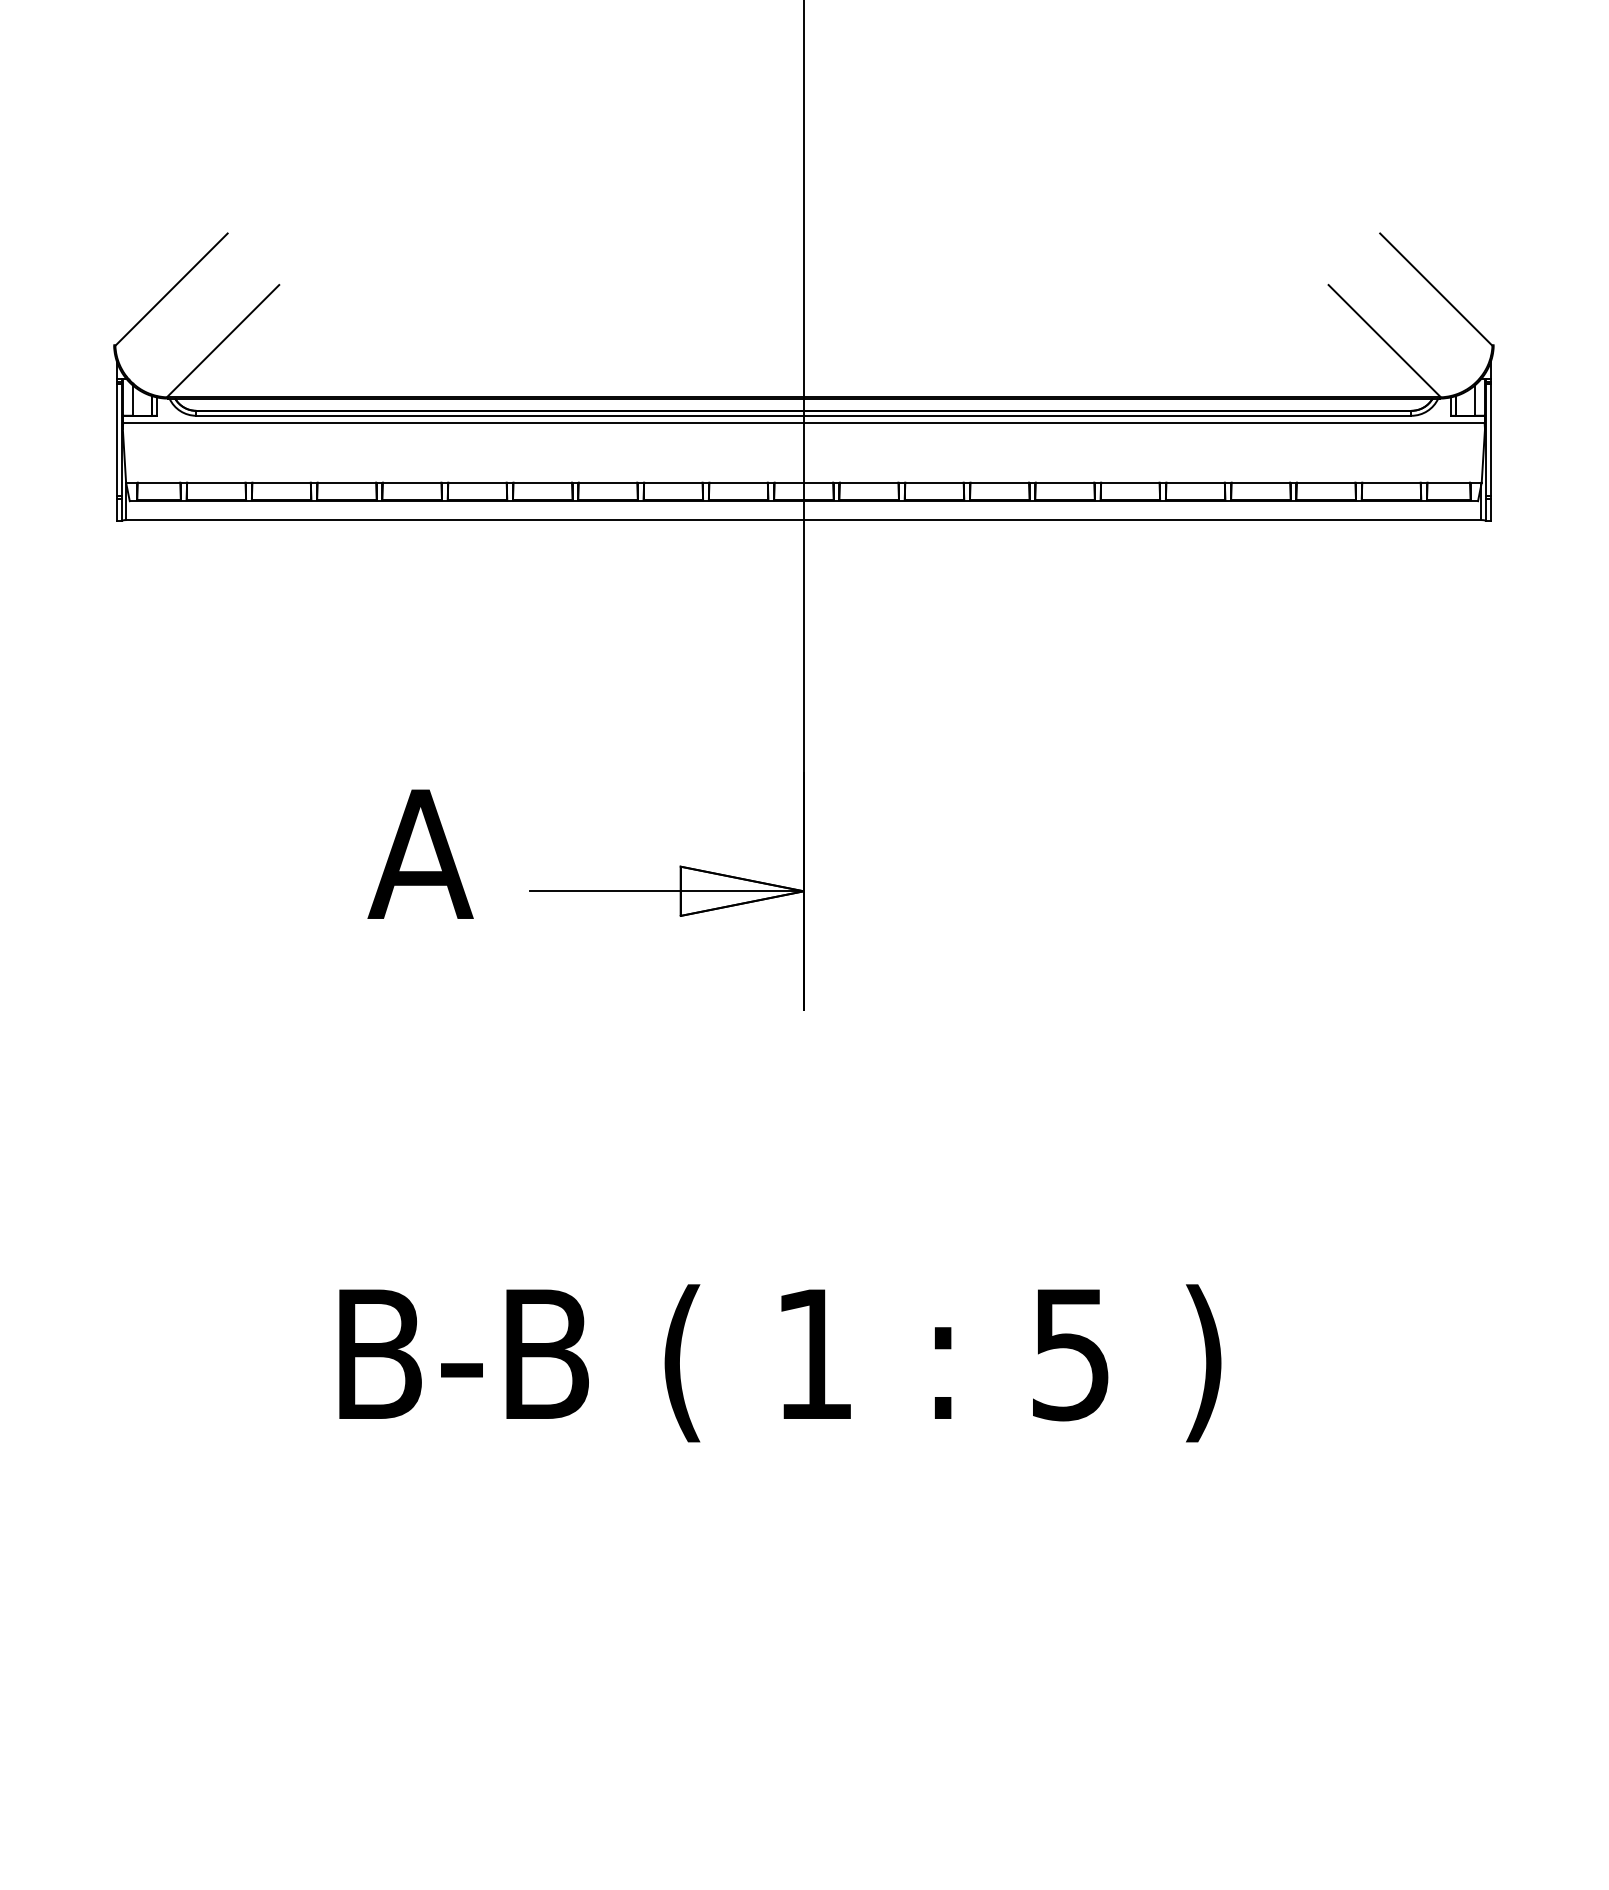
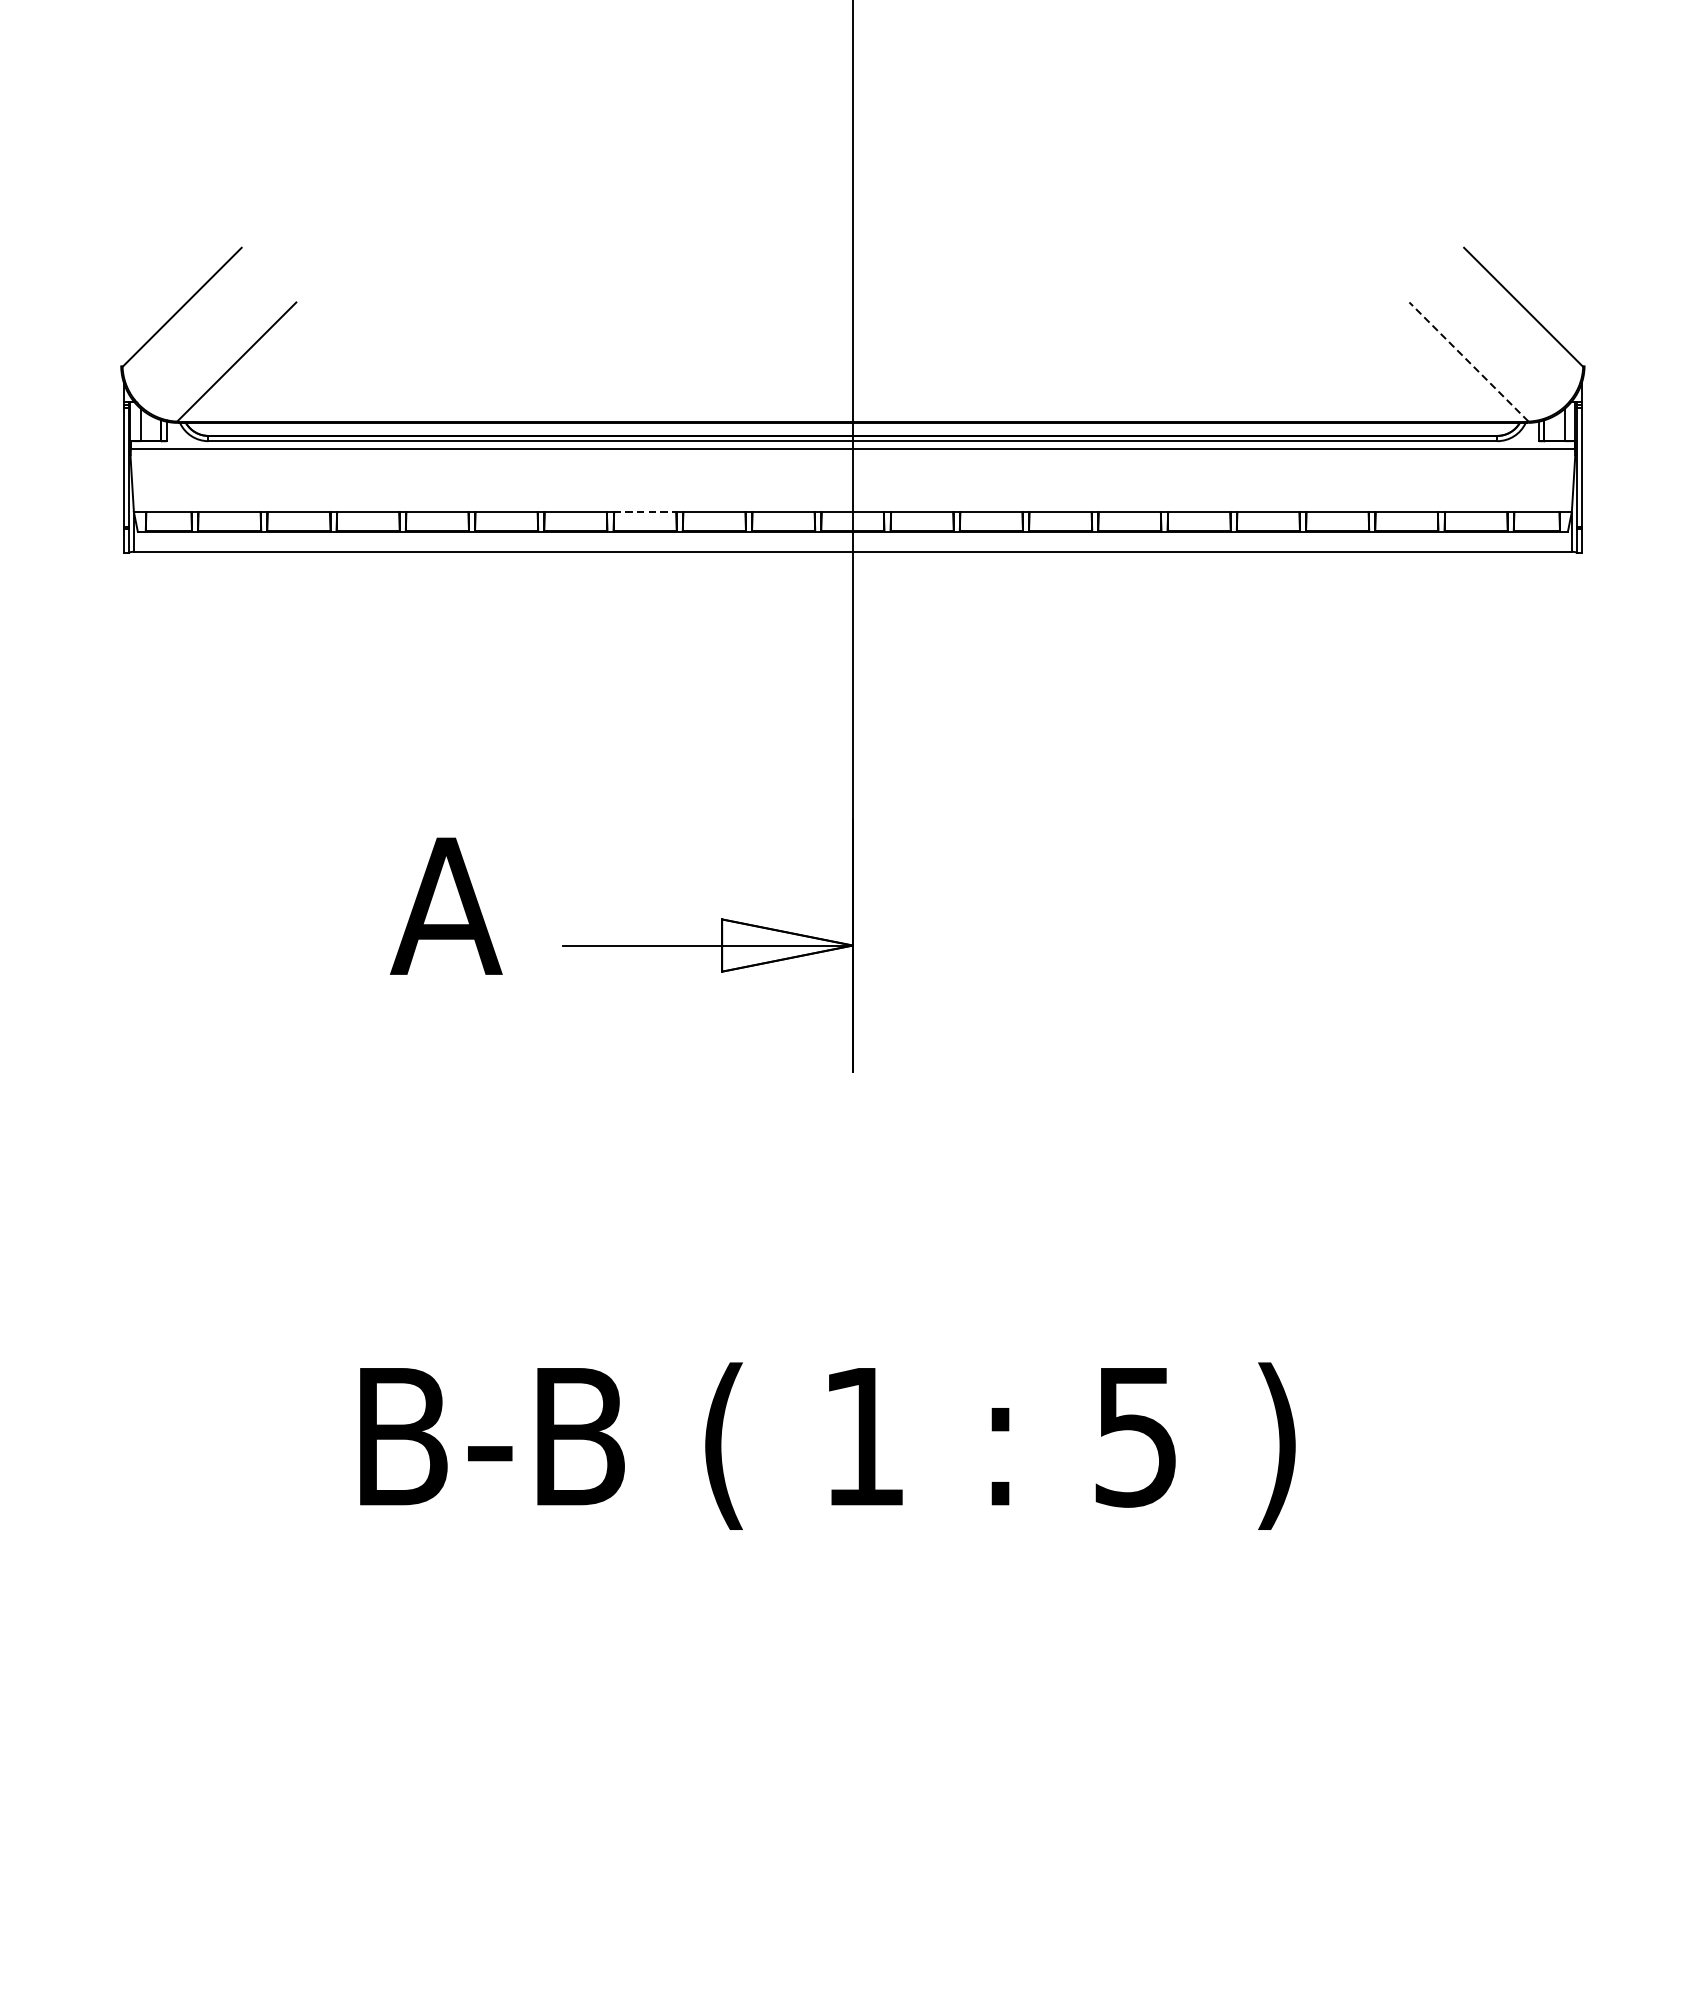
line: (1384, 340) -> (1468, 361), solid -> dashed
line: (608, 482) -> (645, 511), solid -> dashed

